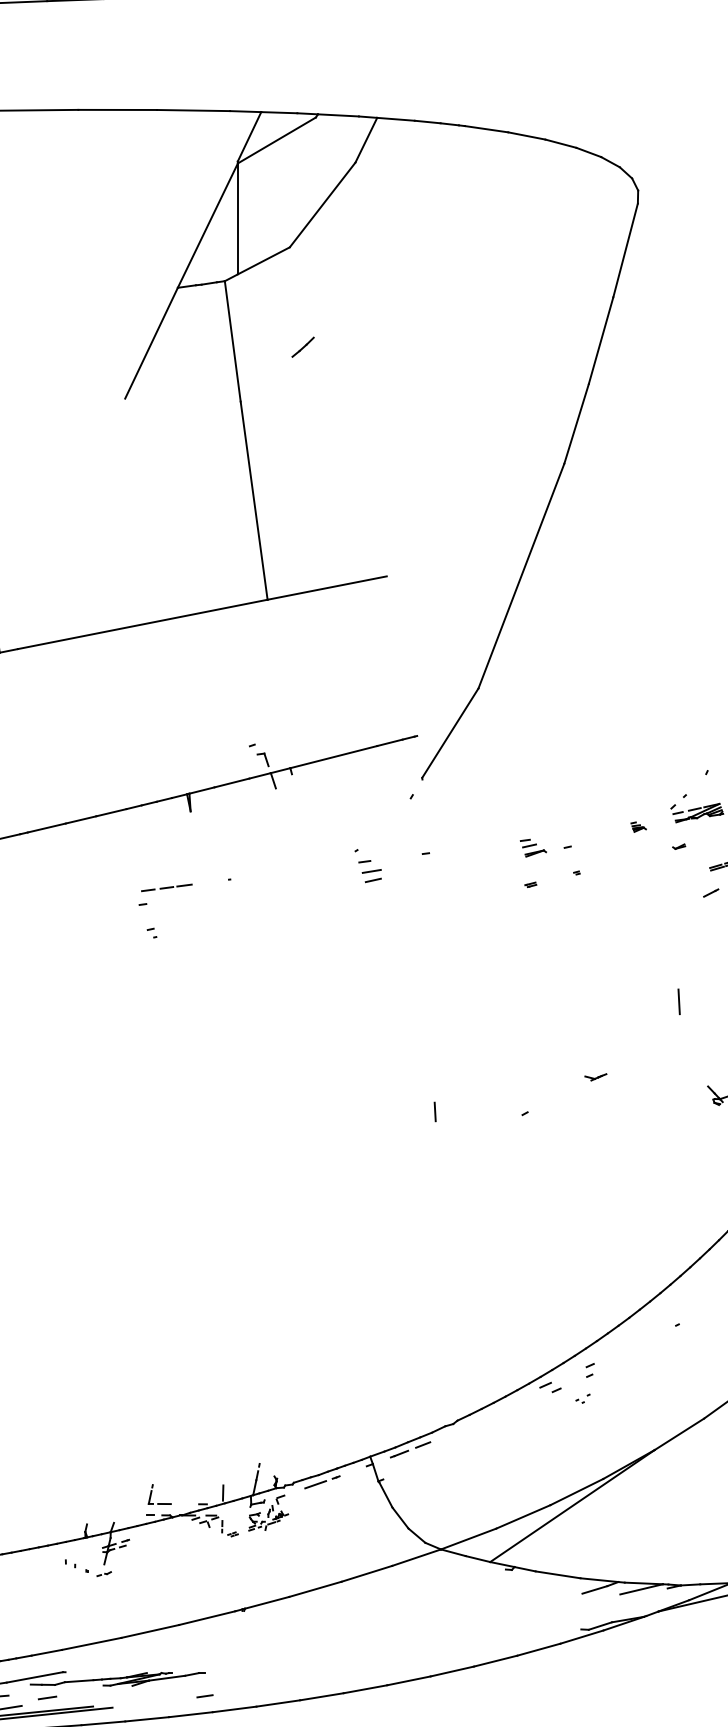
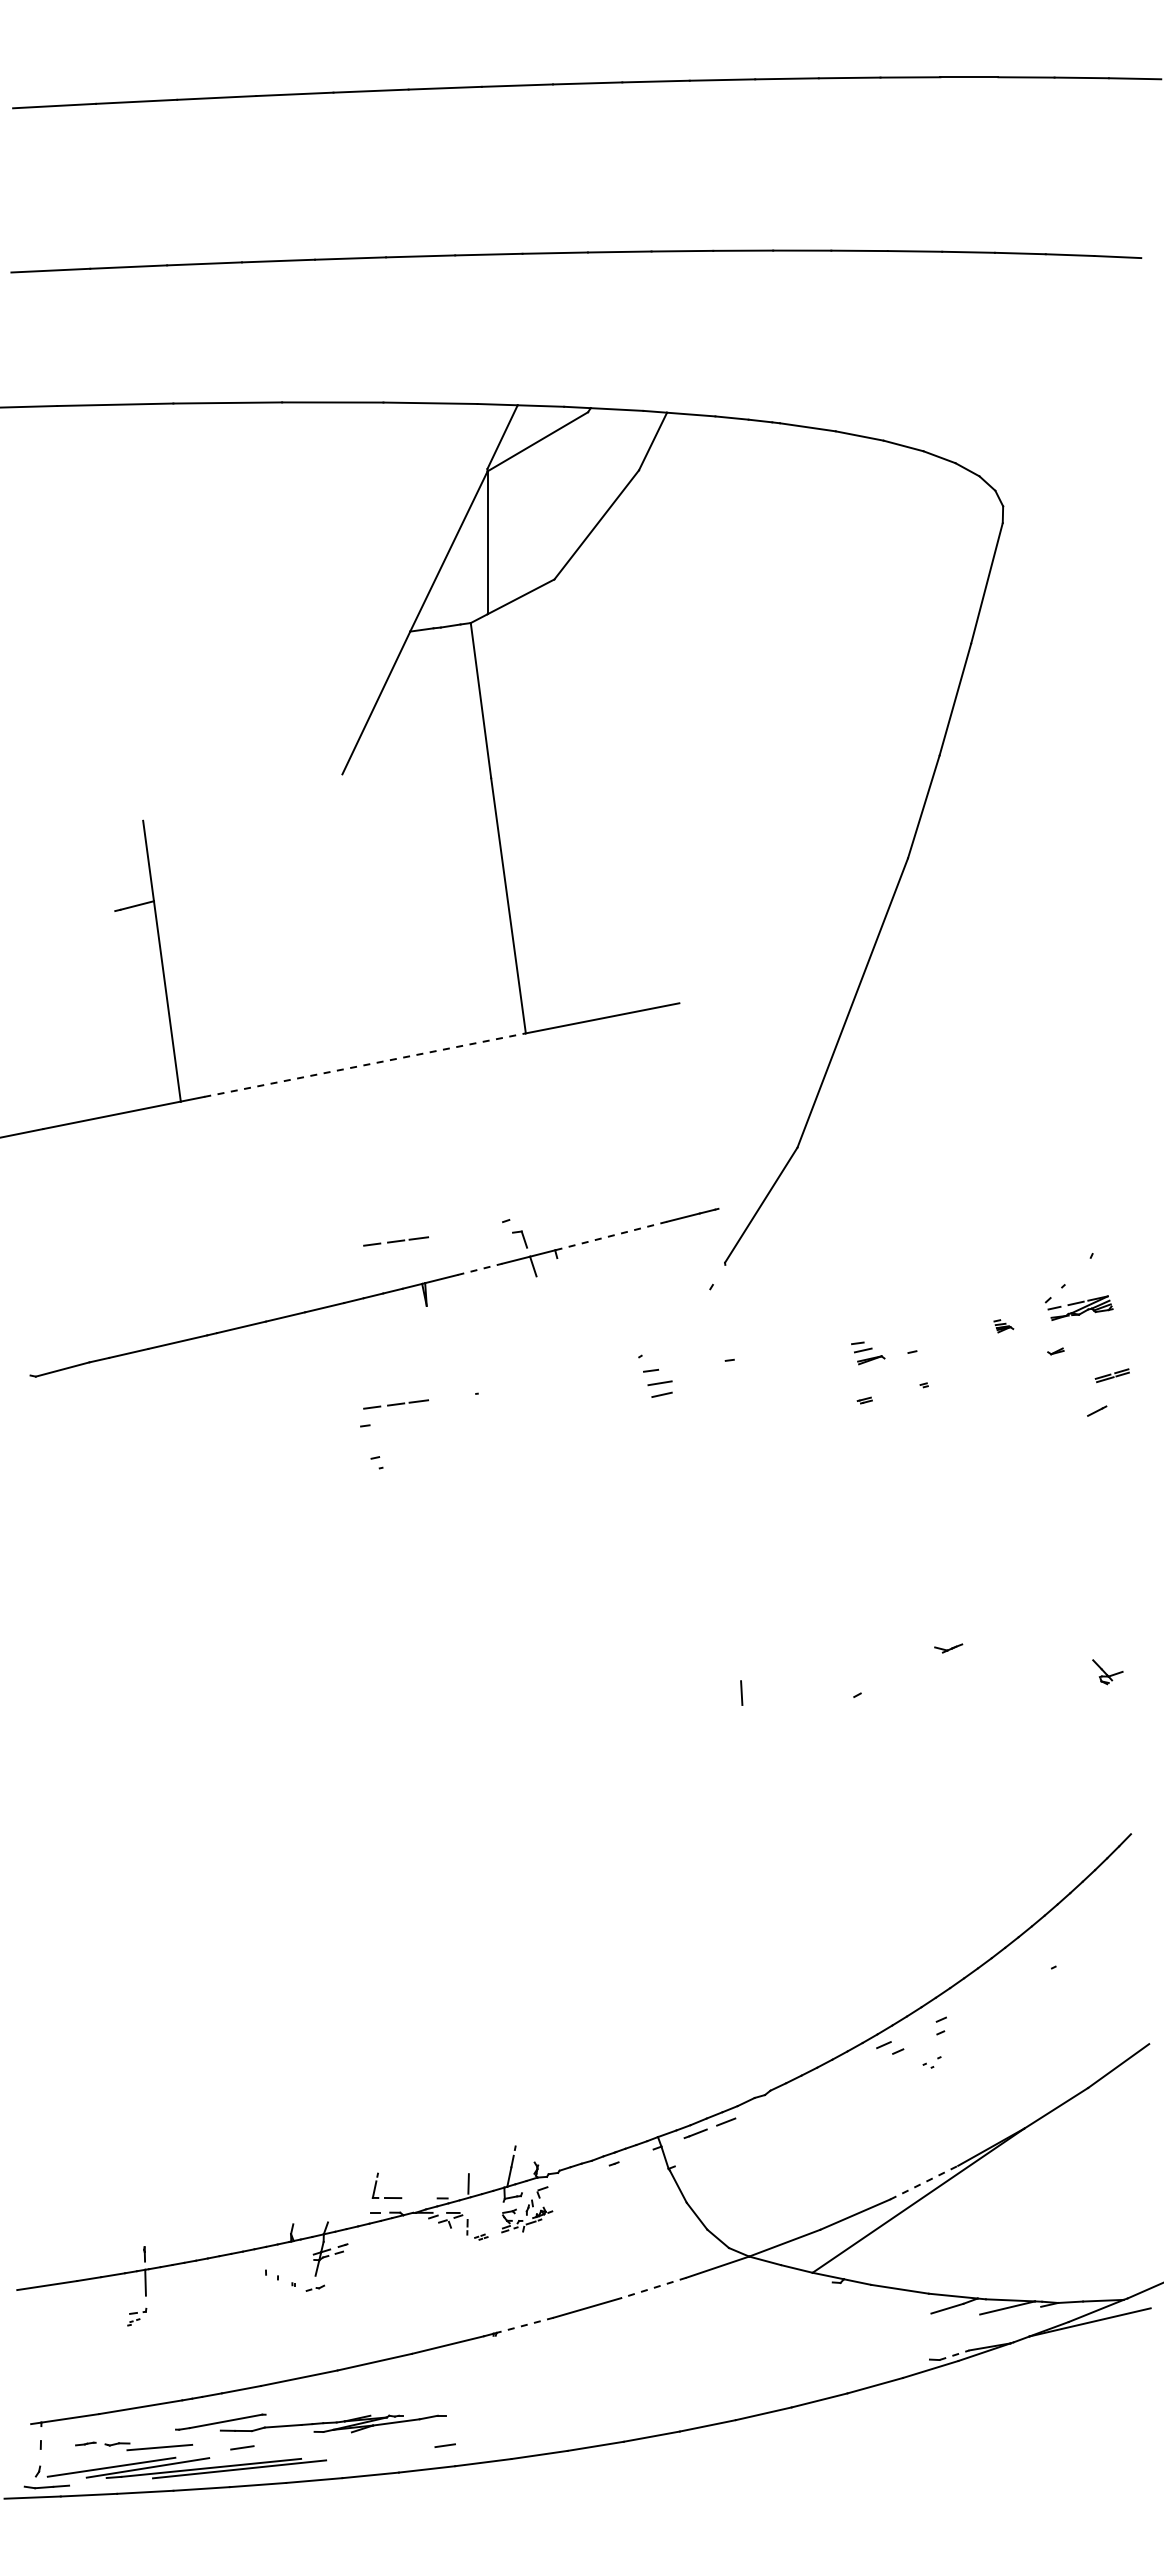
line: (303, 346) -> (571, 707), removed
line: (143, 624) -> (365, 1065), solid -> dashed
line: (334, 757) -> (611, 1236), solid -> dashed
line: (166, 761) -> (395, 1241), added
line: (232, 783) -> (480, 1269), solid -> dashed
line: (678, 1002) -> (1055, 1551), removed
line: (315, 1484) -> (587, 2172), removed
line: (577, 1491) -> (924, 2182), solid -> dashed
line: (366, 1574) -> (653, 2288), solid -> dashed
line: (267, 1602) -> (525, 2325), solid -> dashed
line: (600, 1626) -> (954, 2355), solid -> dashed

